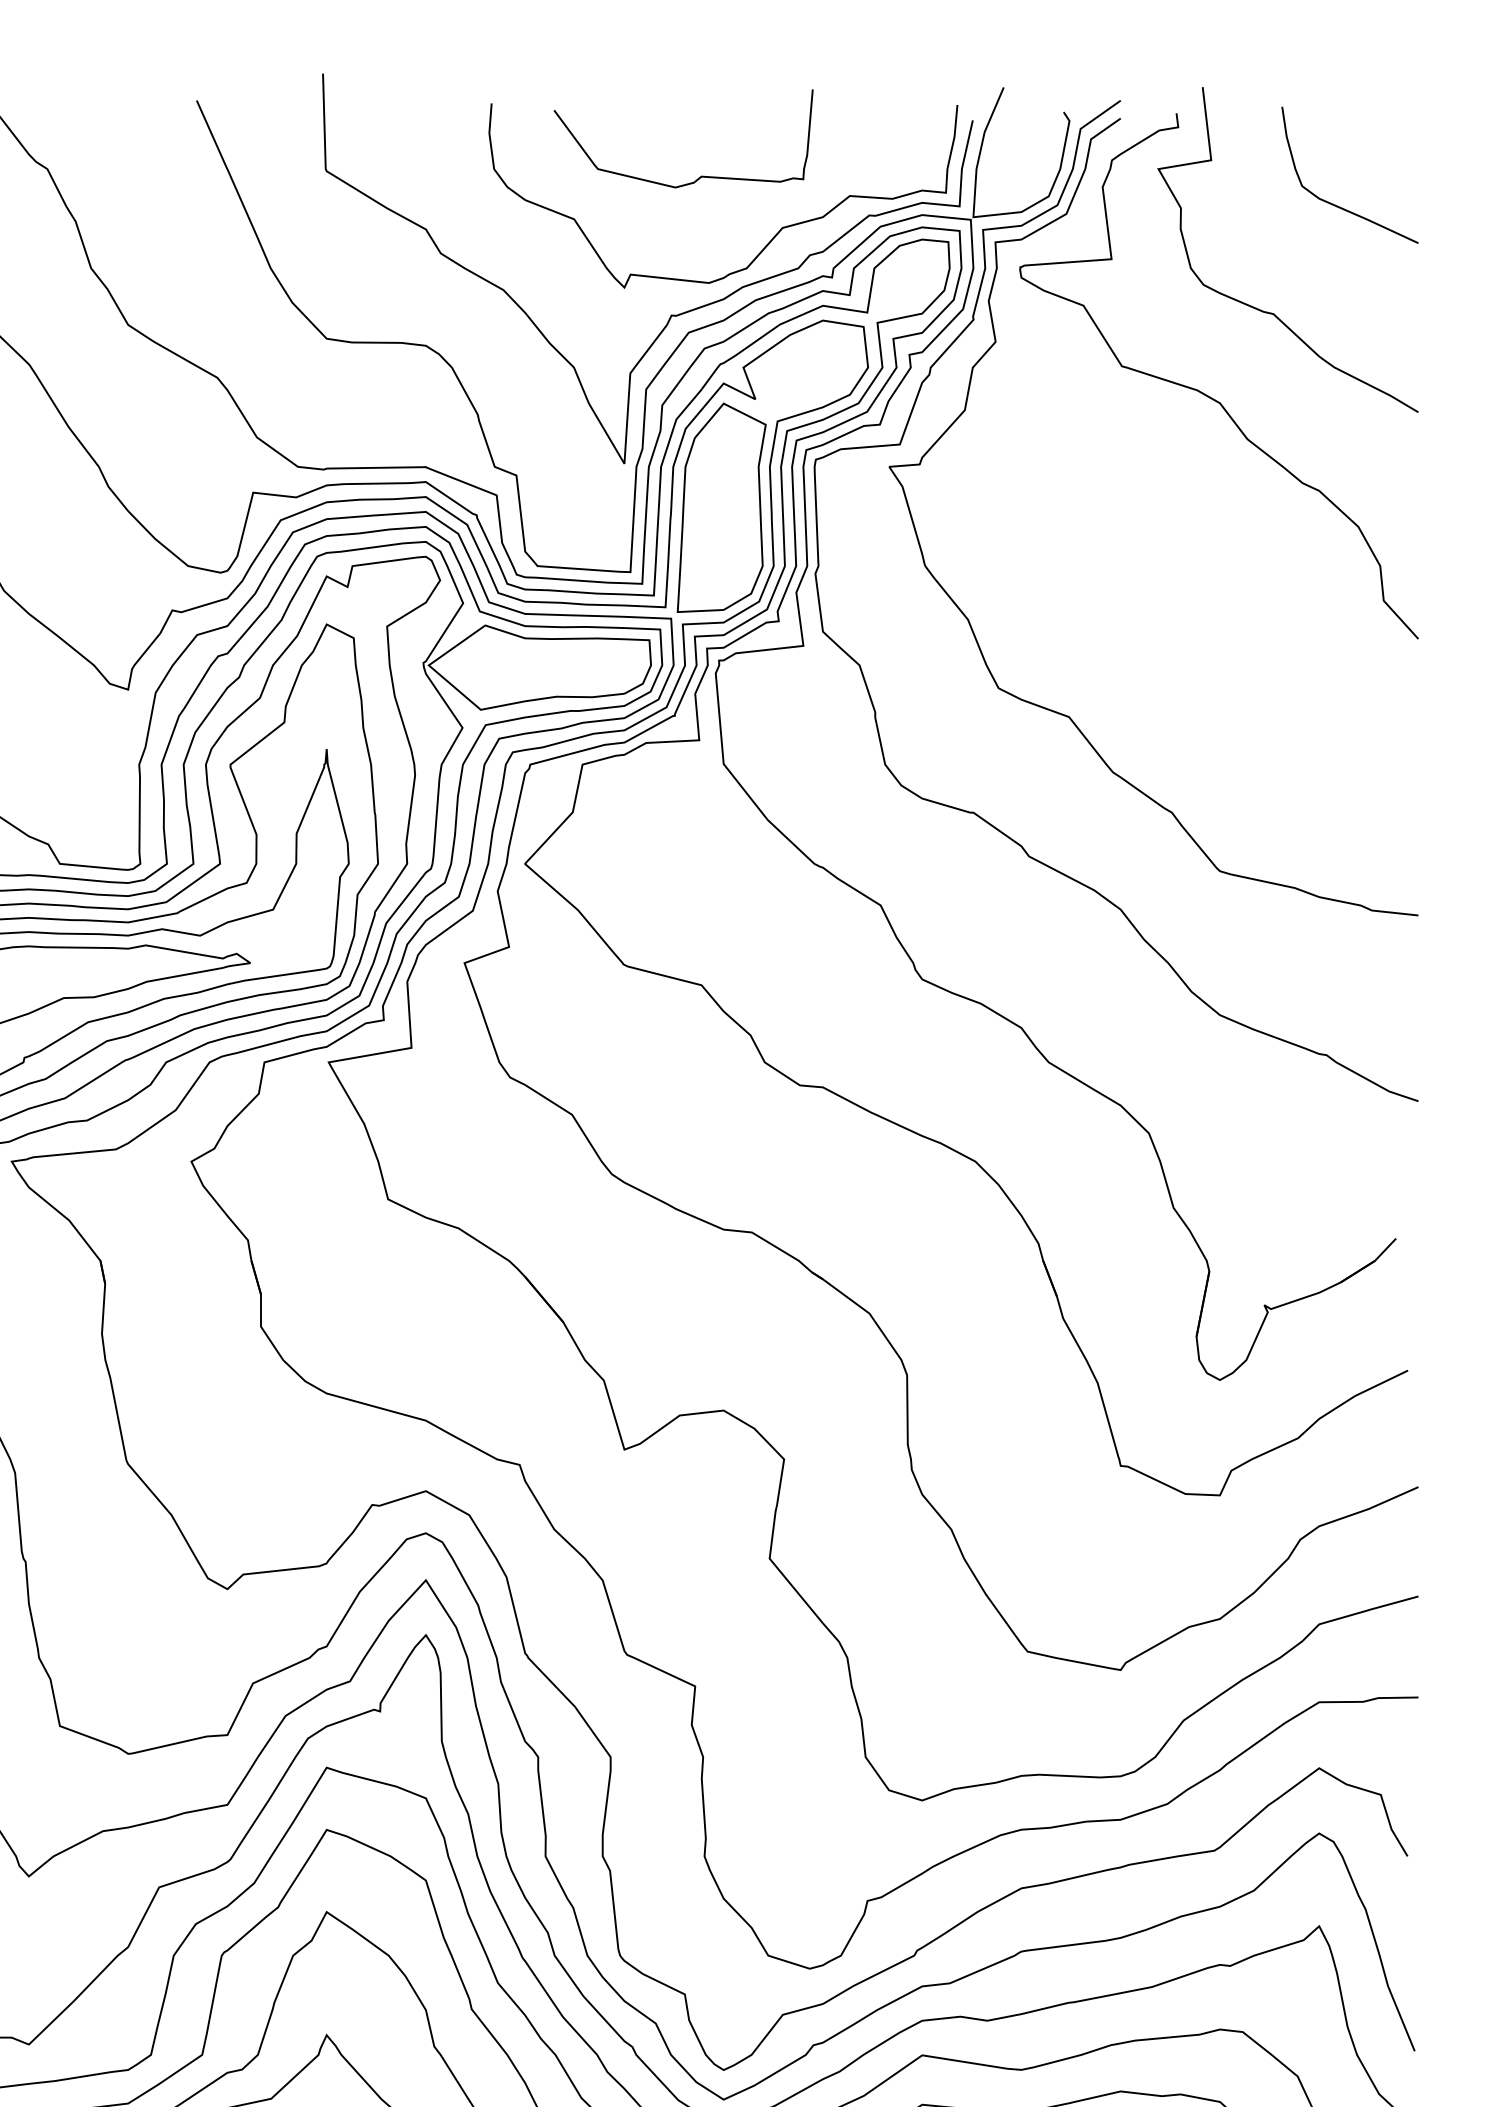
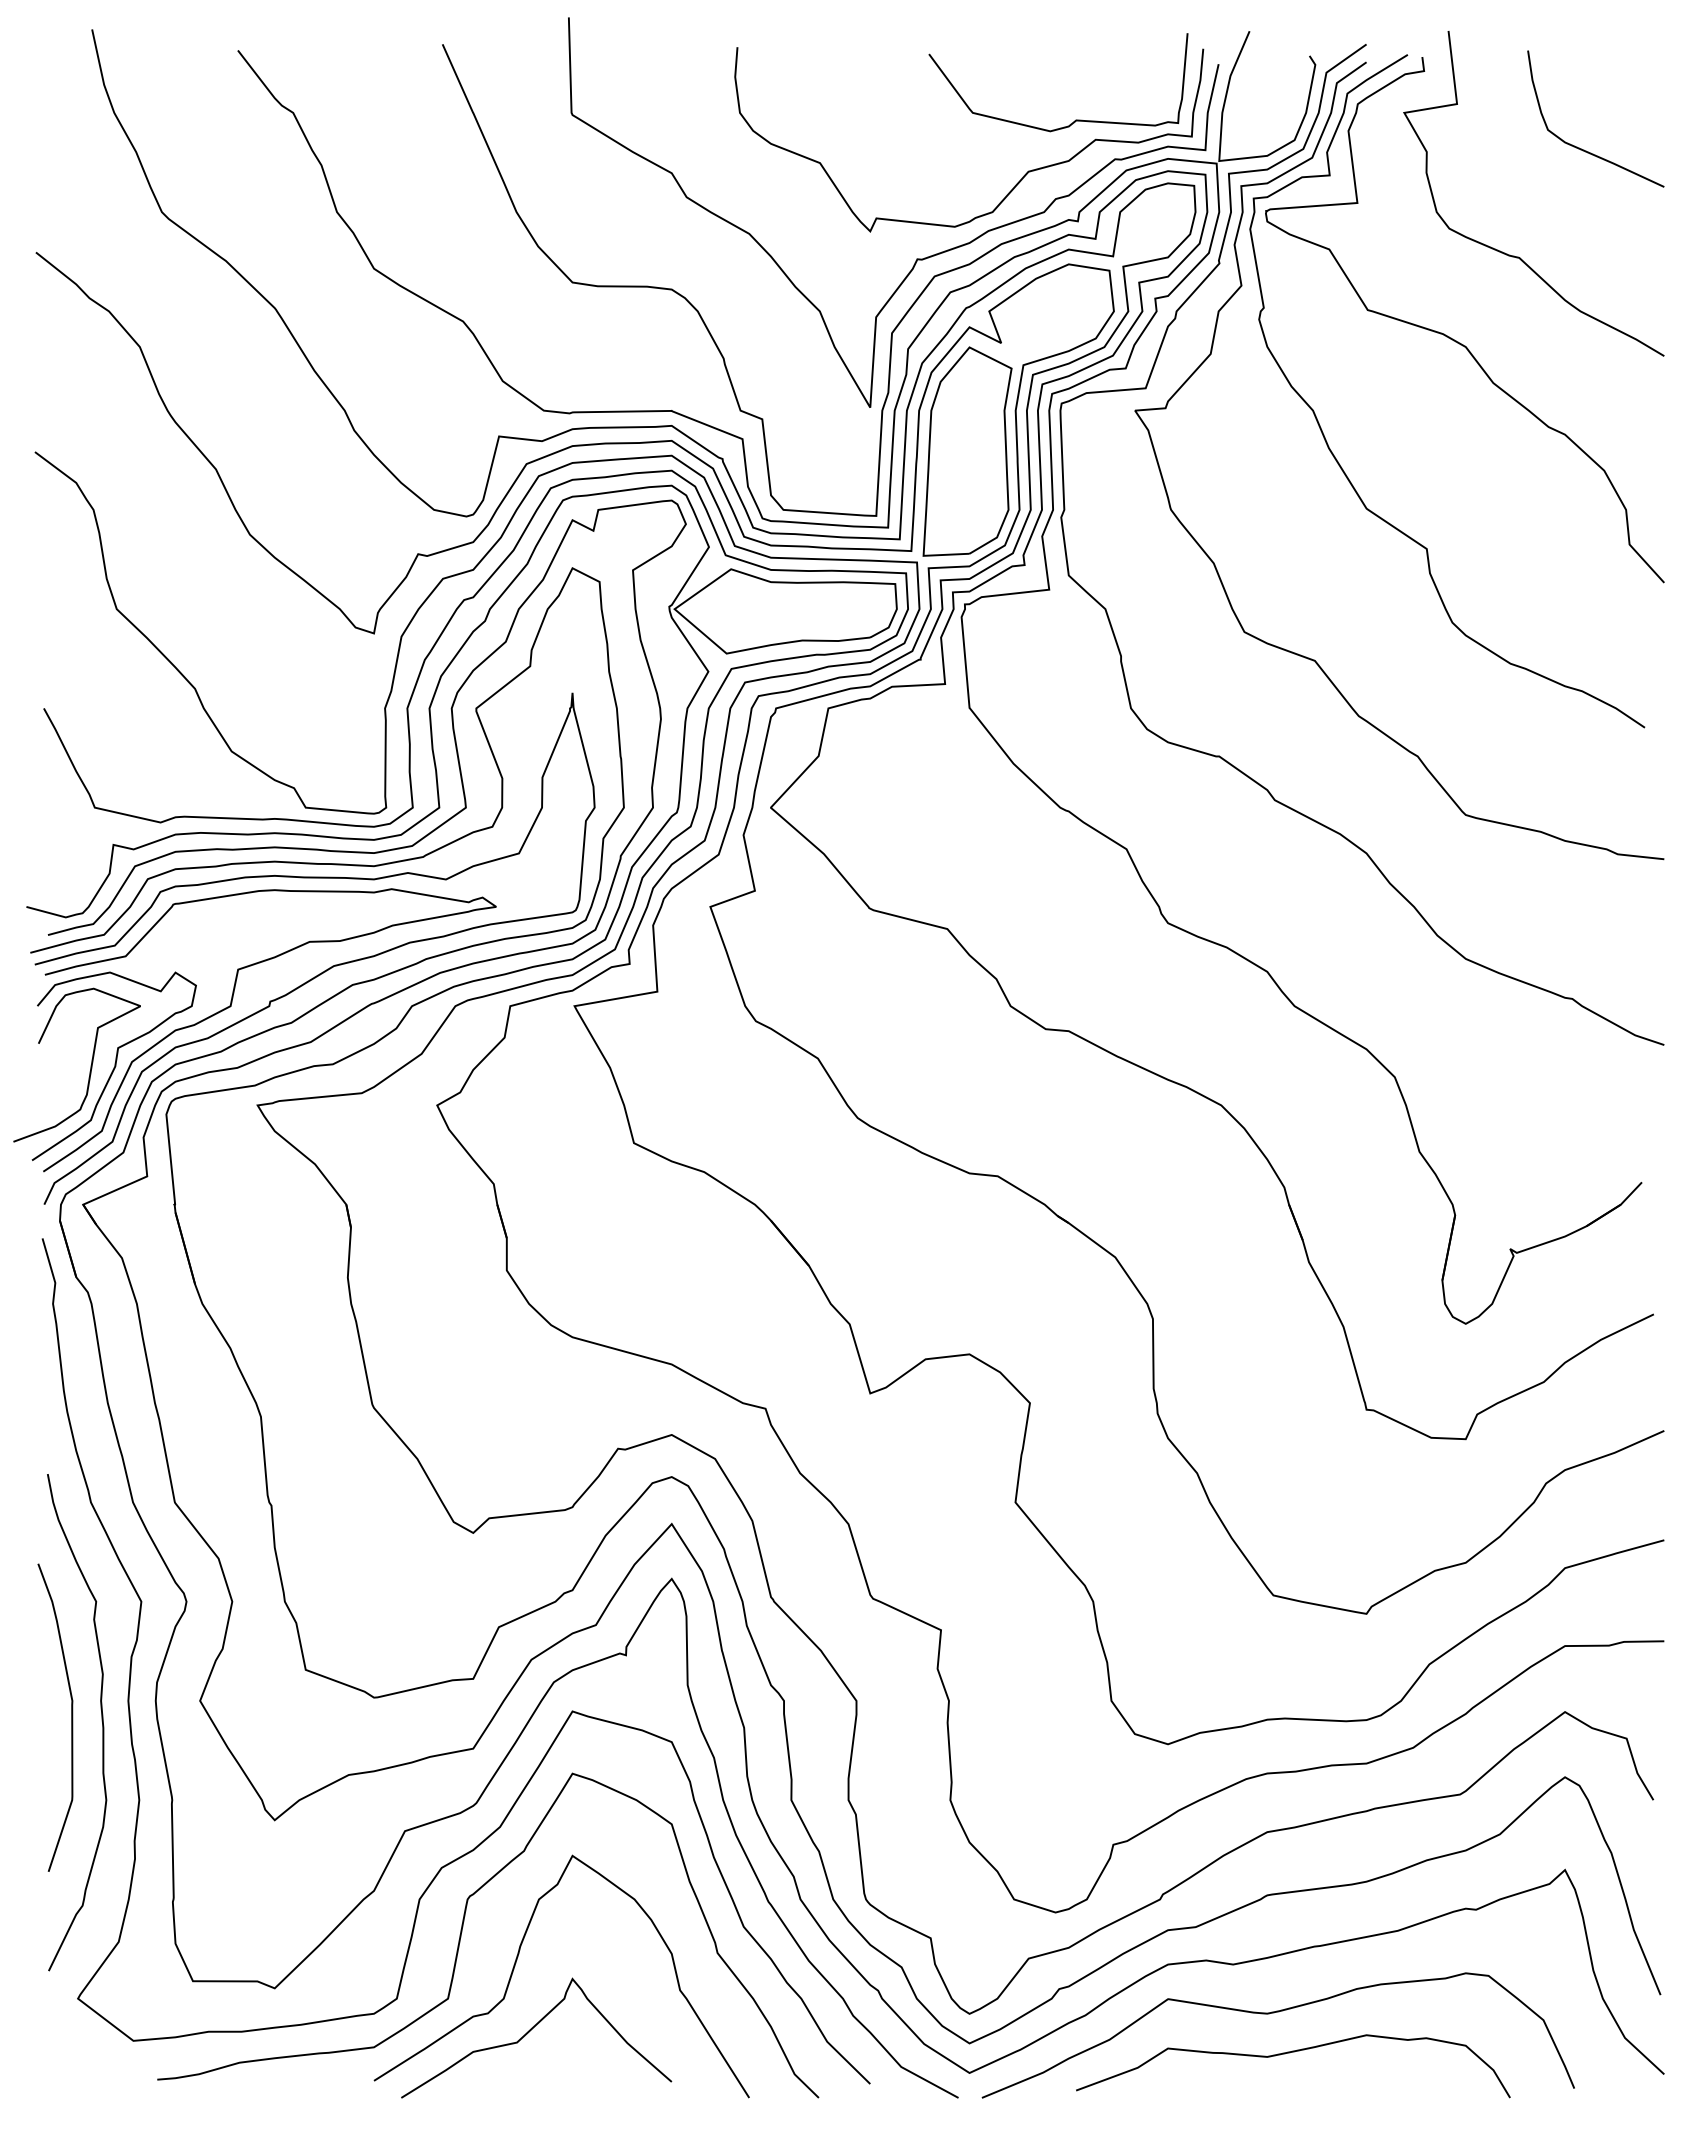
curve: (700, 175) -> (1075, 119), moved
curve: (1091, 515) -> (1337, 459), added

